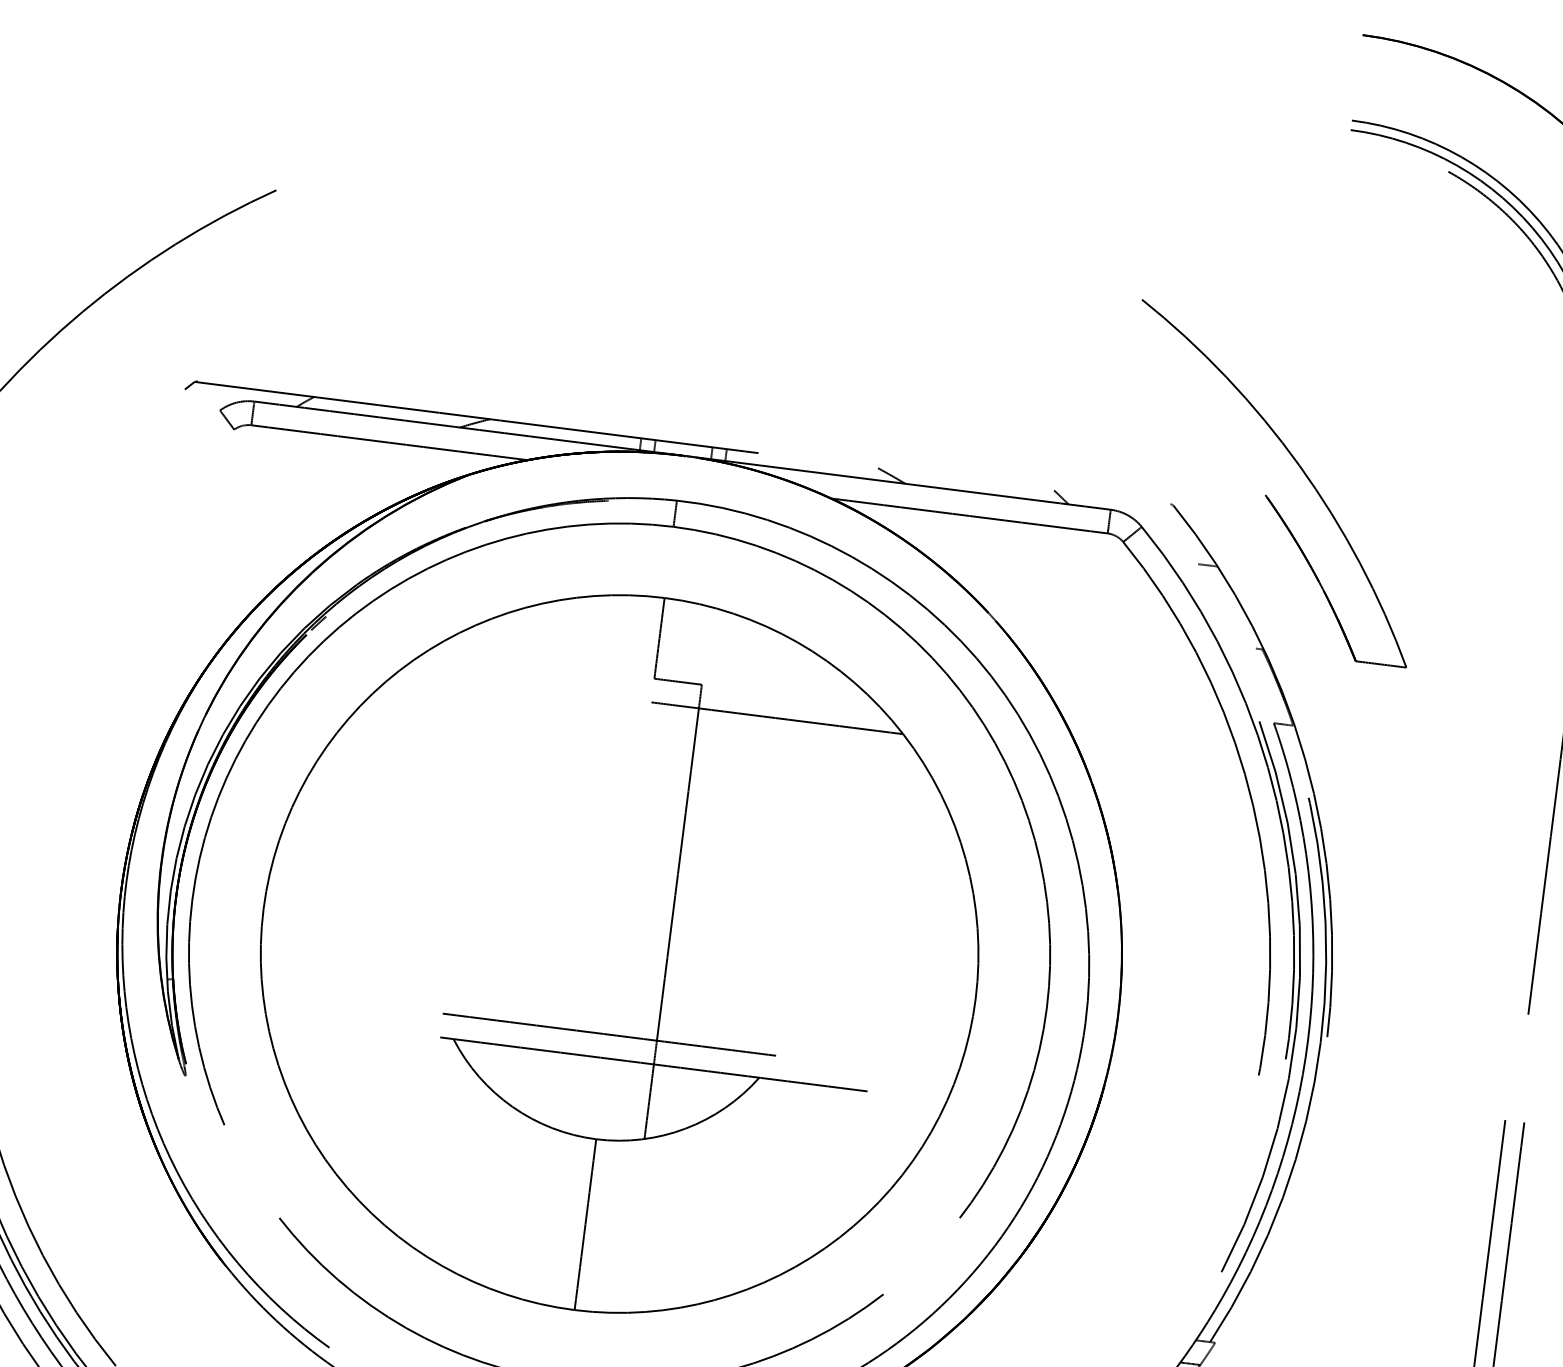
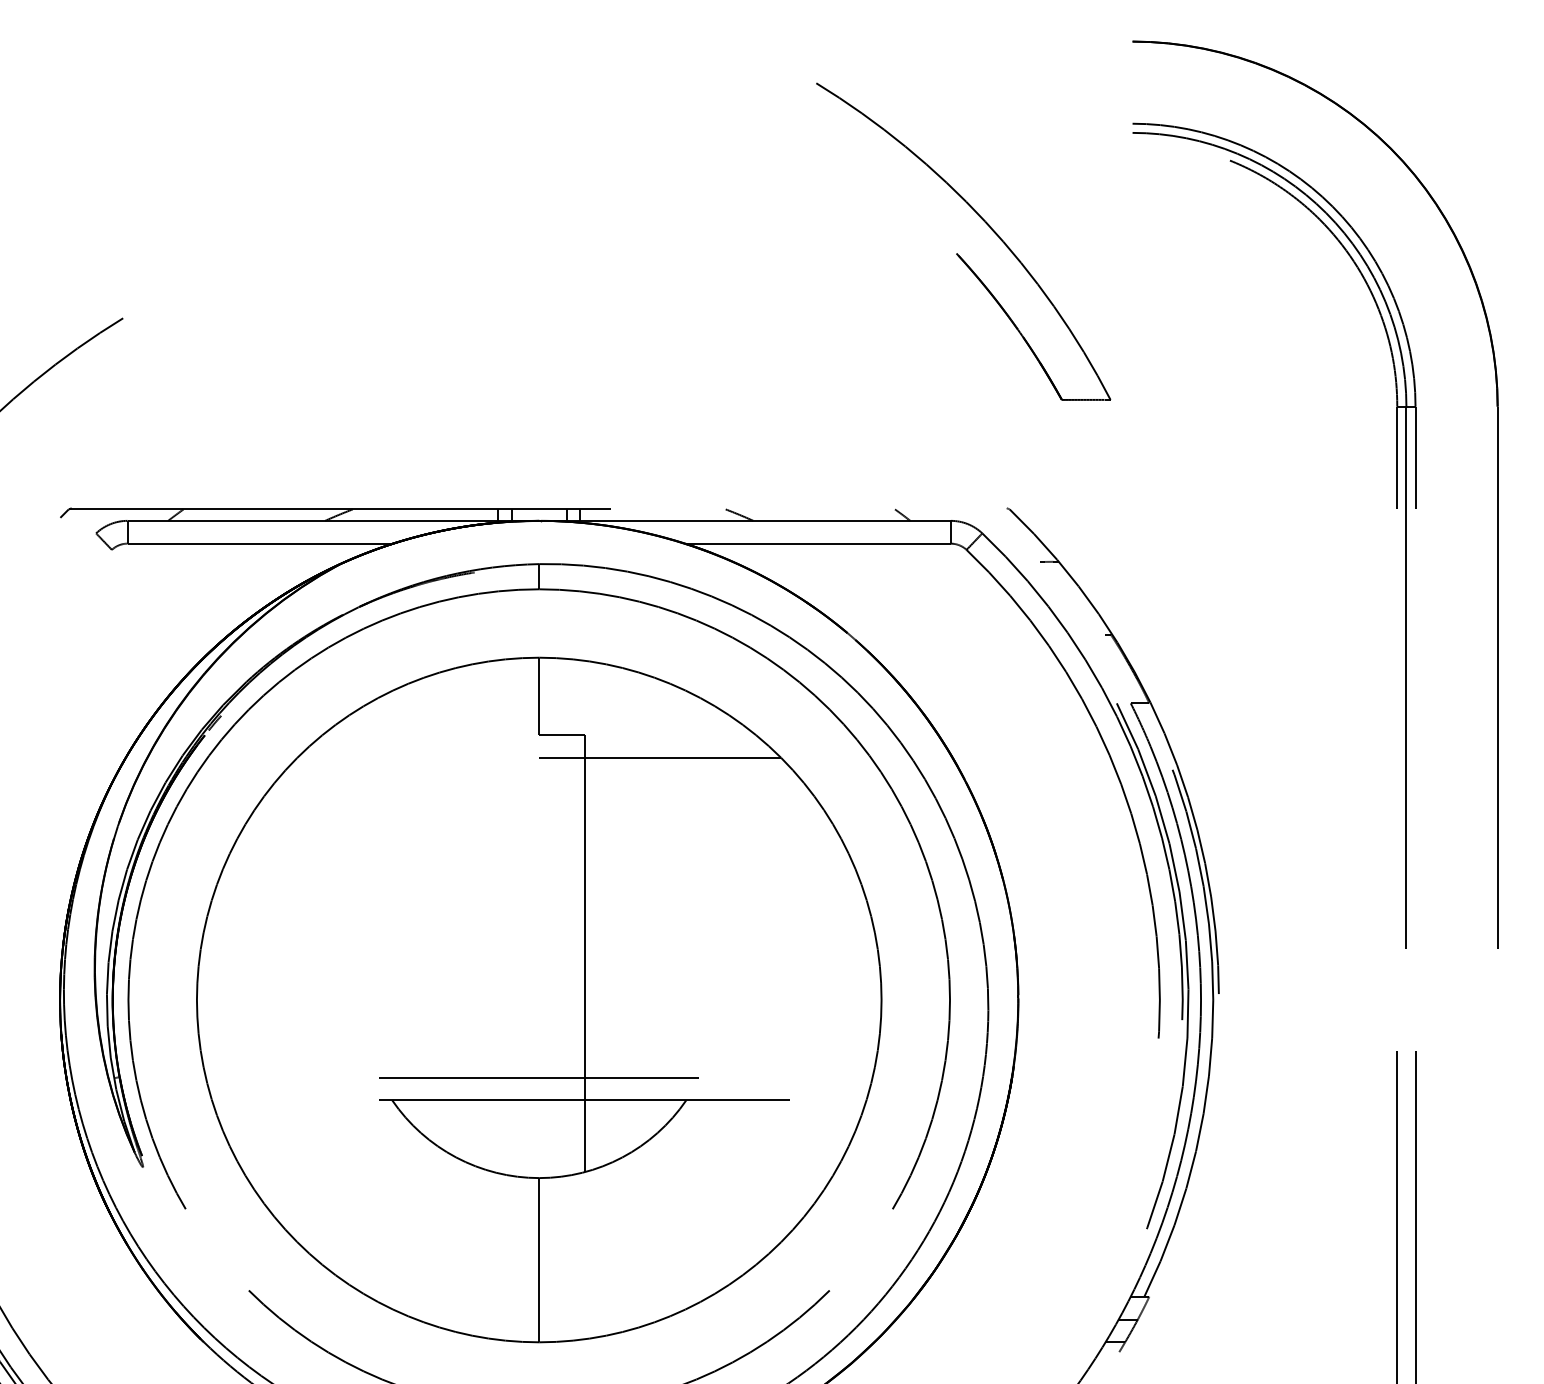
part: (1266, 495) -> (957, 253), moved

